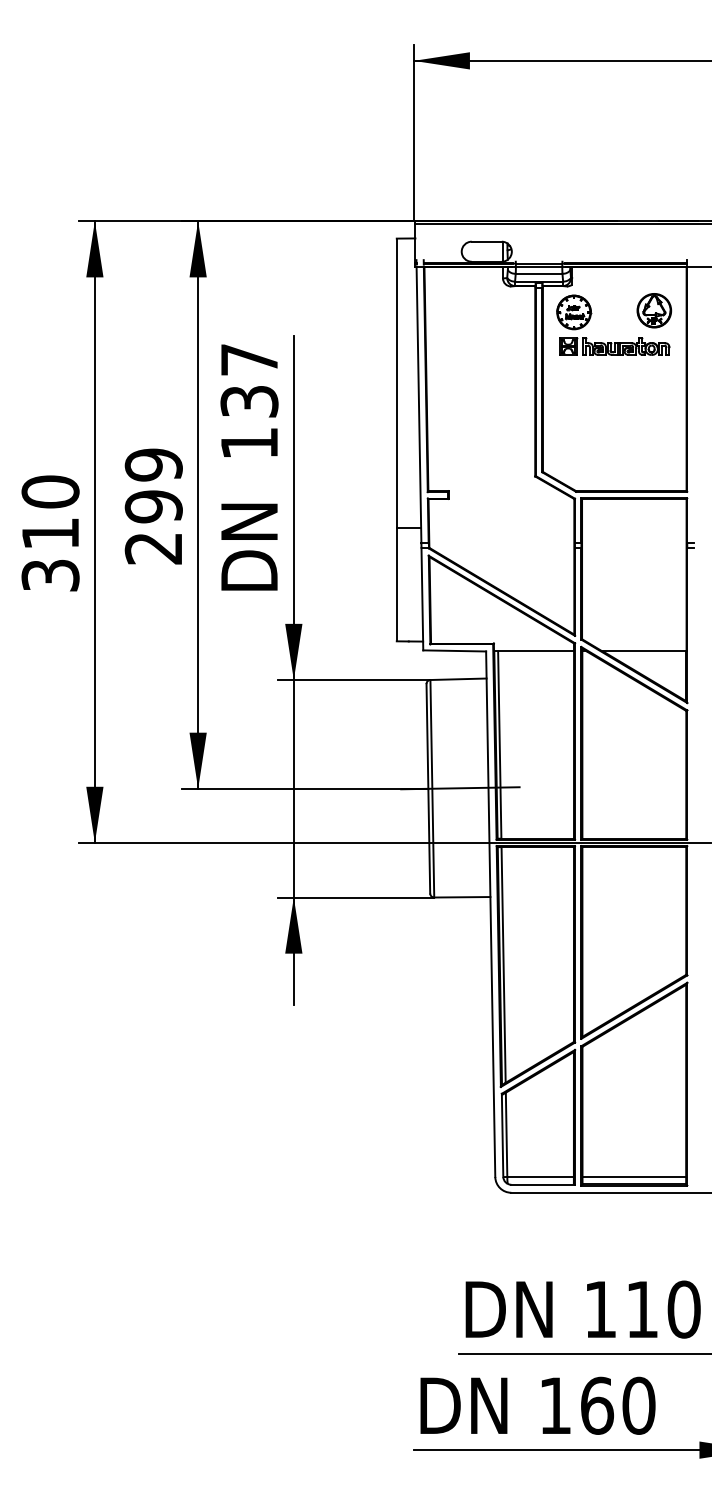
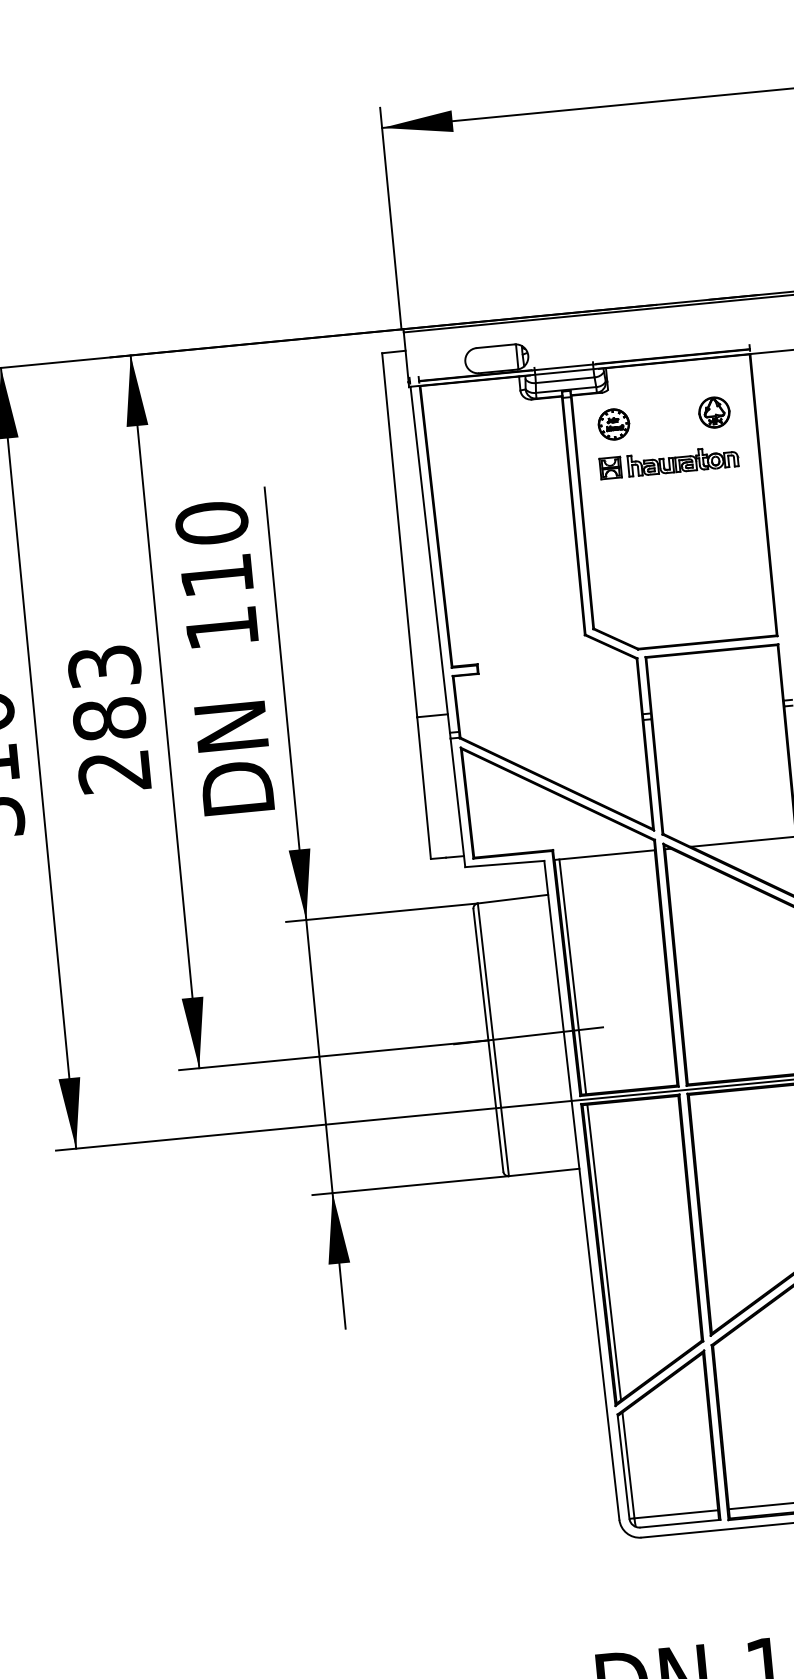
part: (654, 310) -> (714, 412), size x0.71
part: (574, 312) -> (614, 424), size x0.71
text: (249, 380) -> (214, 549), 137 -> 110
text: (153, 485) -> (106, 692), 299 -> 283

